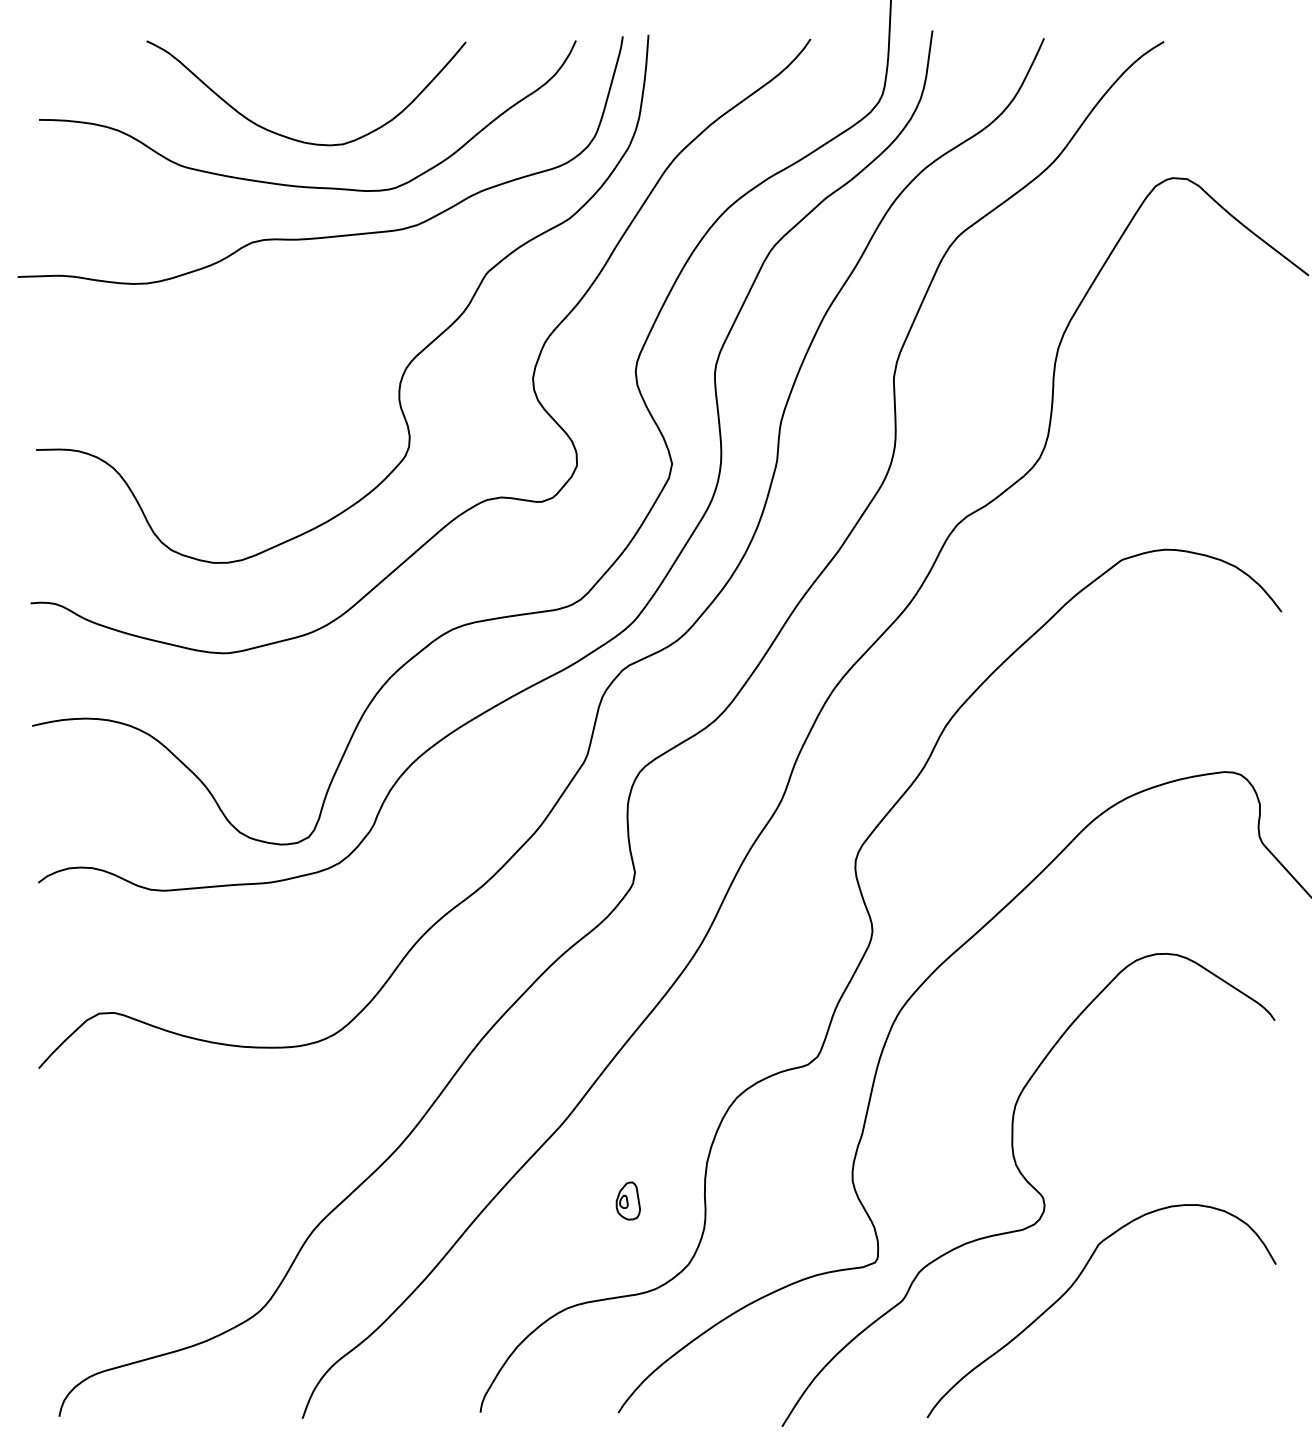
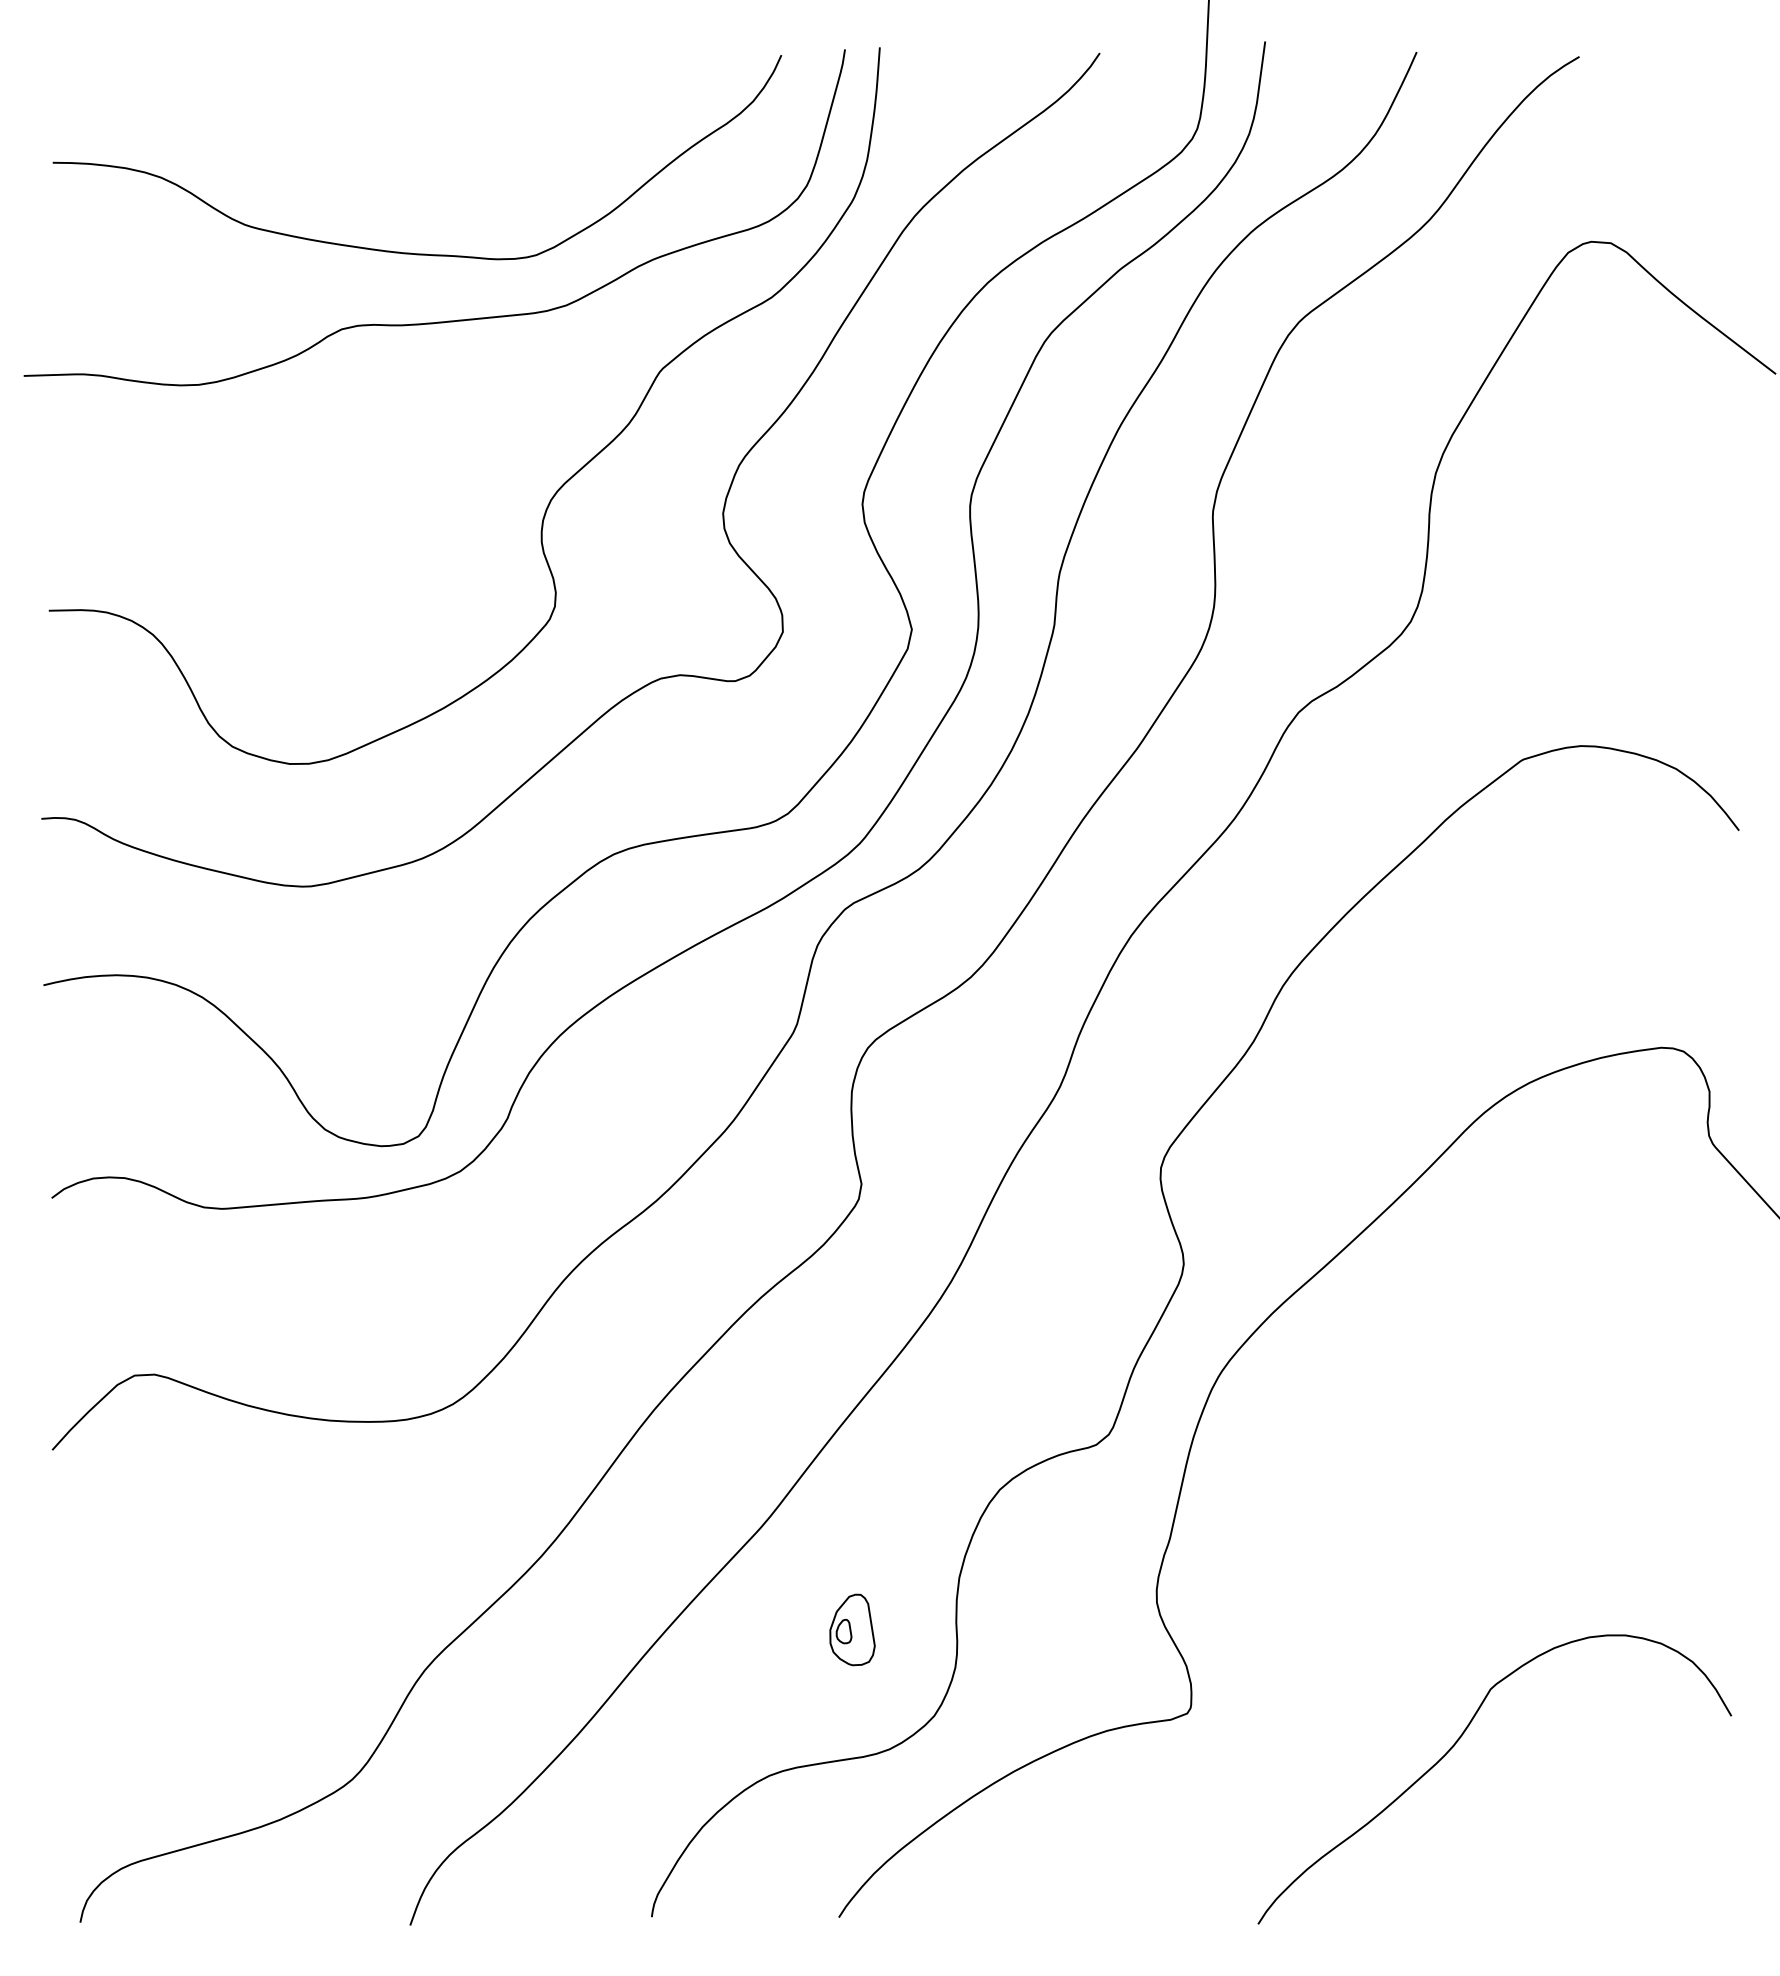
curve: (291, 138) -> (395, 187), removed
curve: (1031, 1186) -> (1399, 1610), removed
part: (628, 1200) -> (852, 1629), size x1.4

